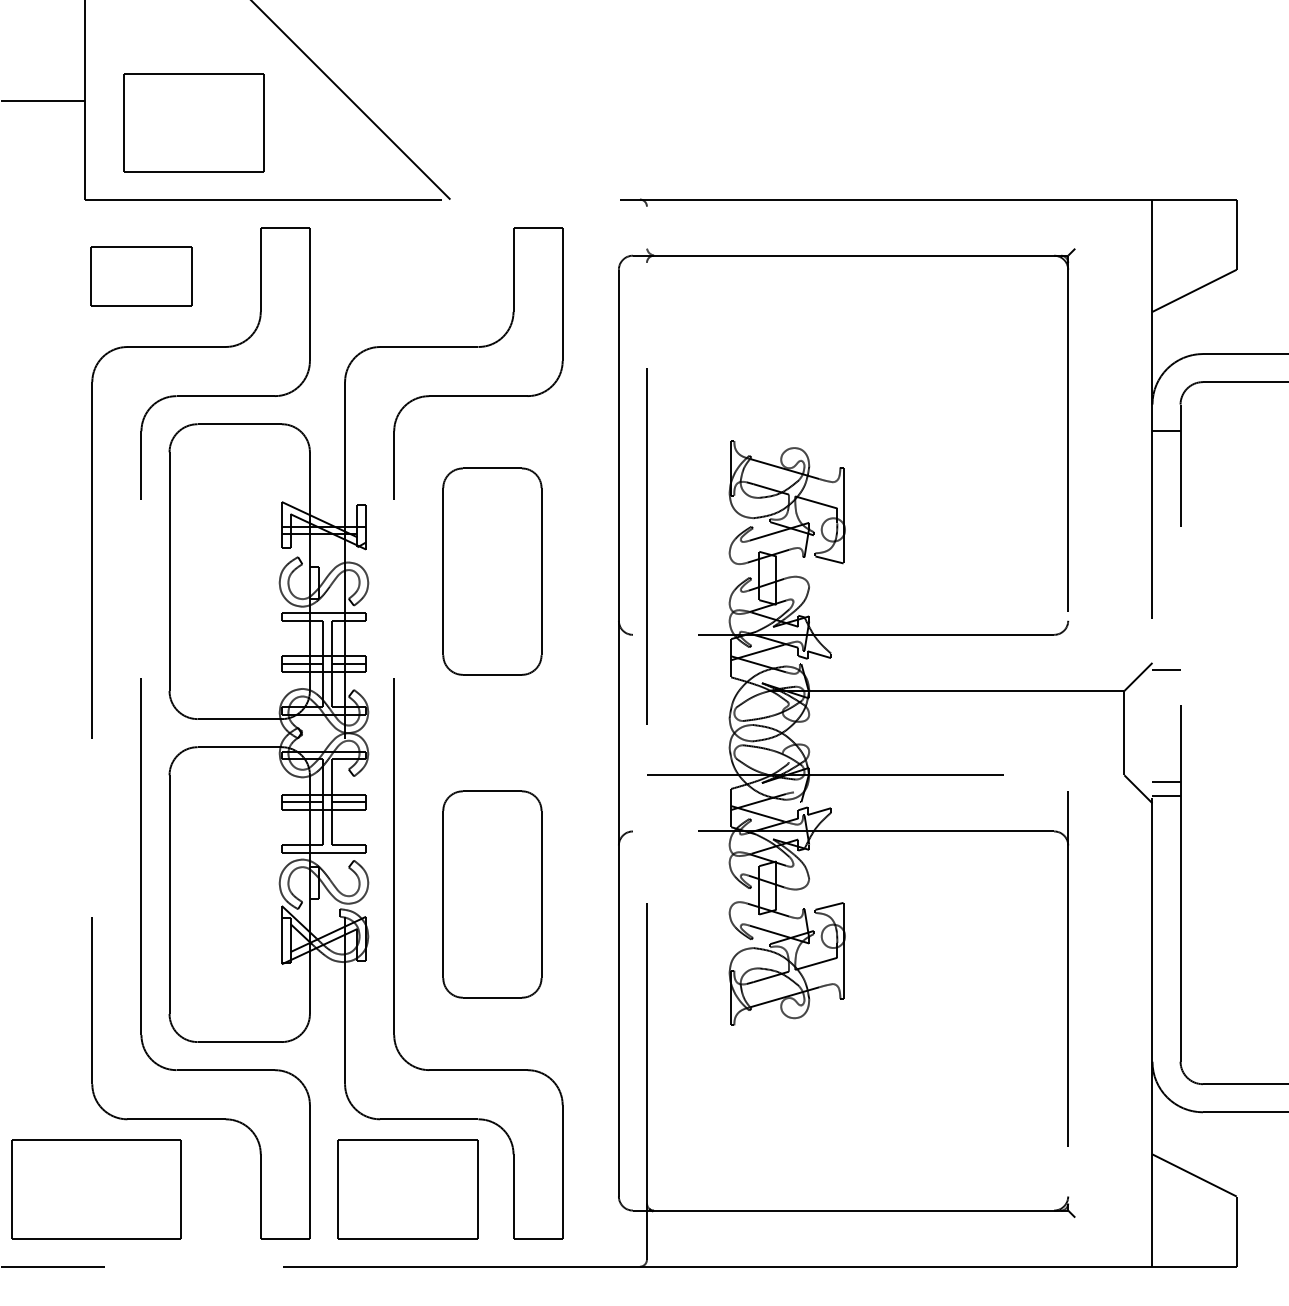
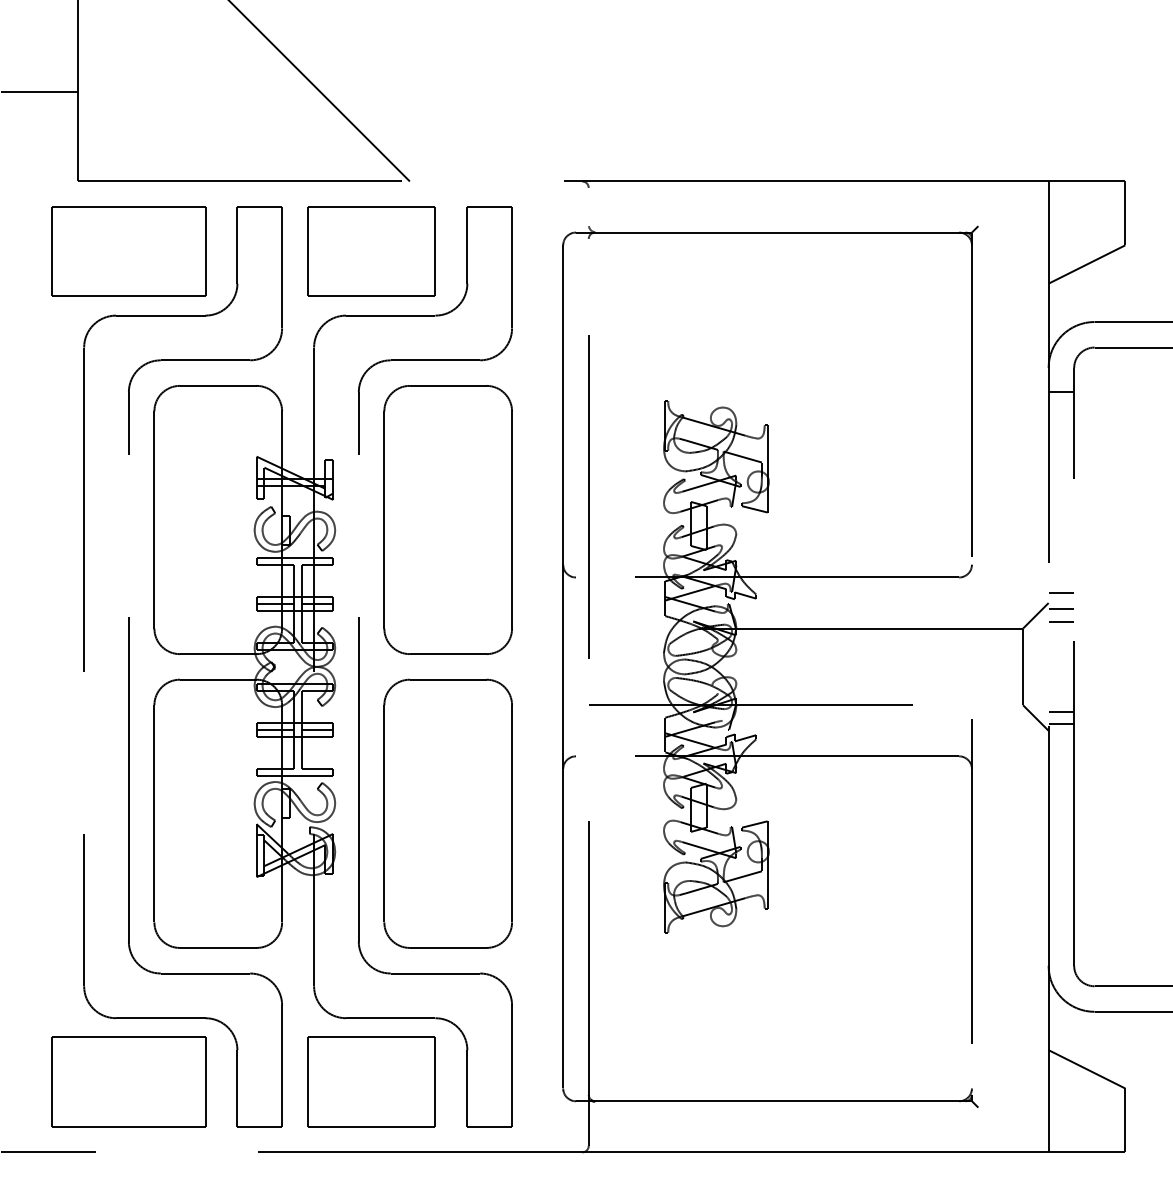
part: (193, 122) -> (371, 251), moved
part: (141, 276) -> (128, 251), size x1.67
part: (491, 571) -> (447, 519), size x1.43
line: (1166, 651) -> (1061, 592), added
line: (1166, 684) -> (1061, 622), added
part: (491, 894) -> (447, 813), size x1.43
part: (95, 1188) -> (128, 1081), moved

